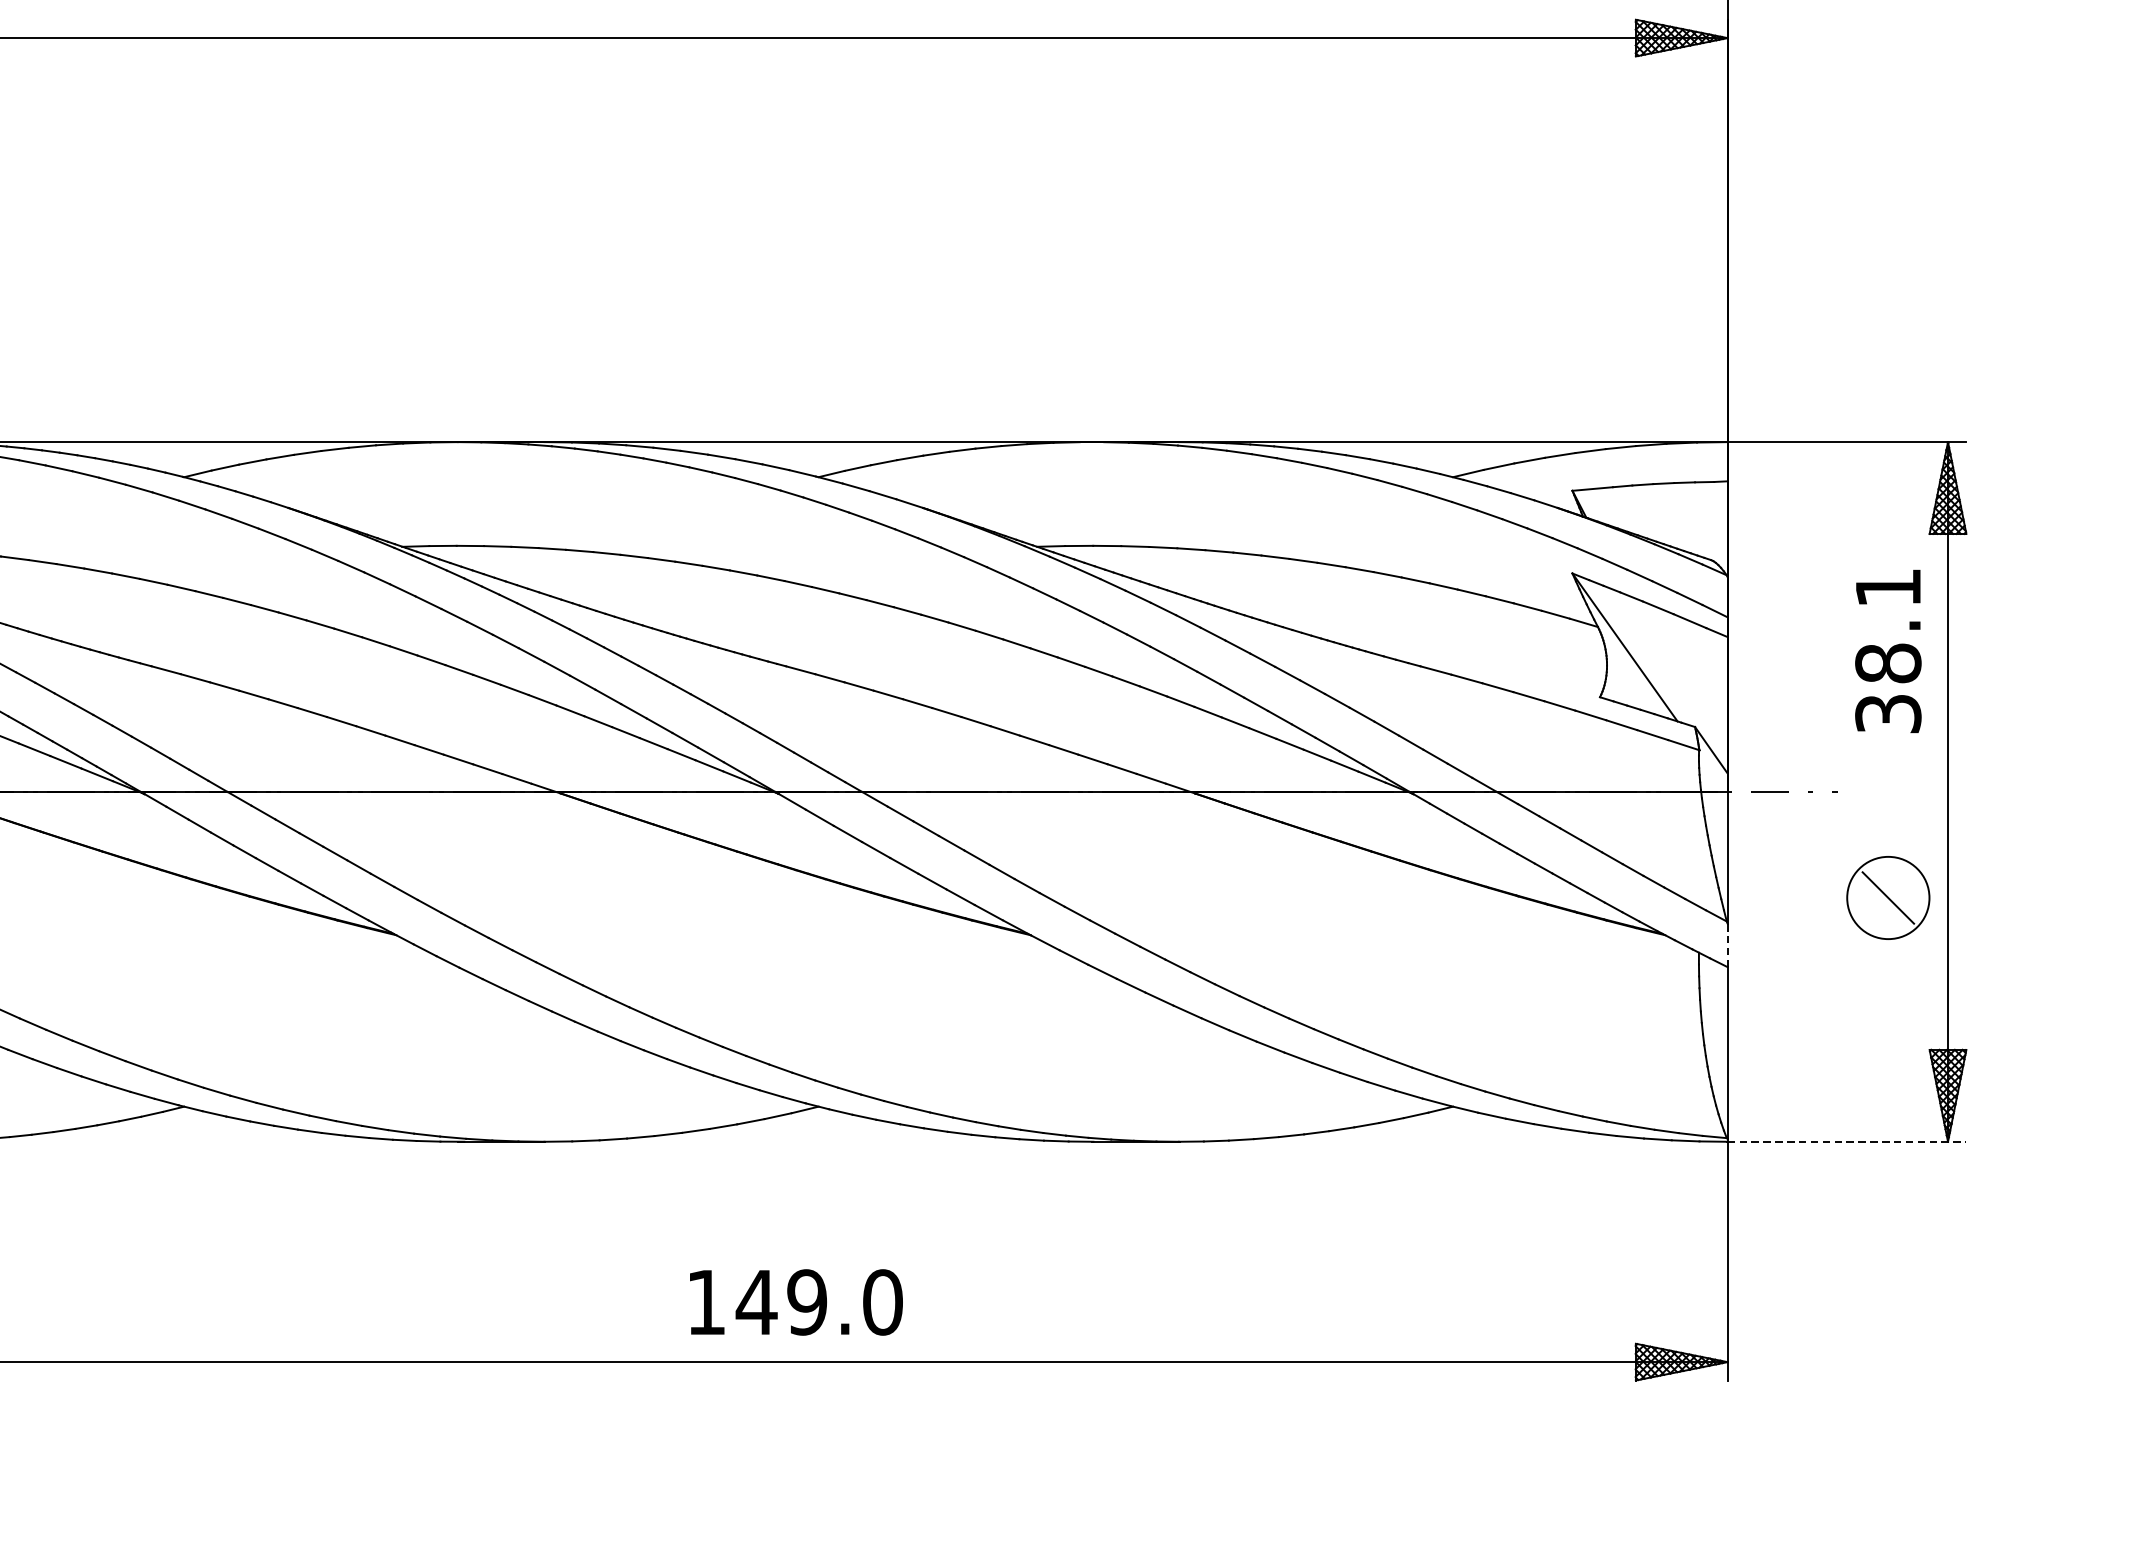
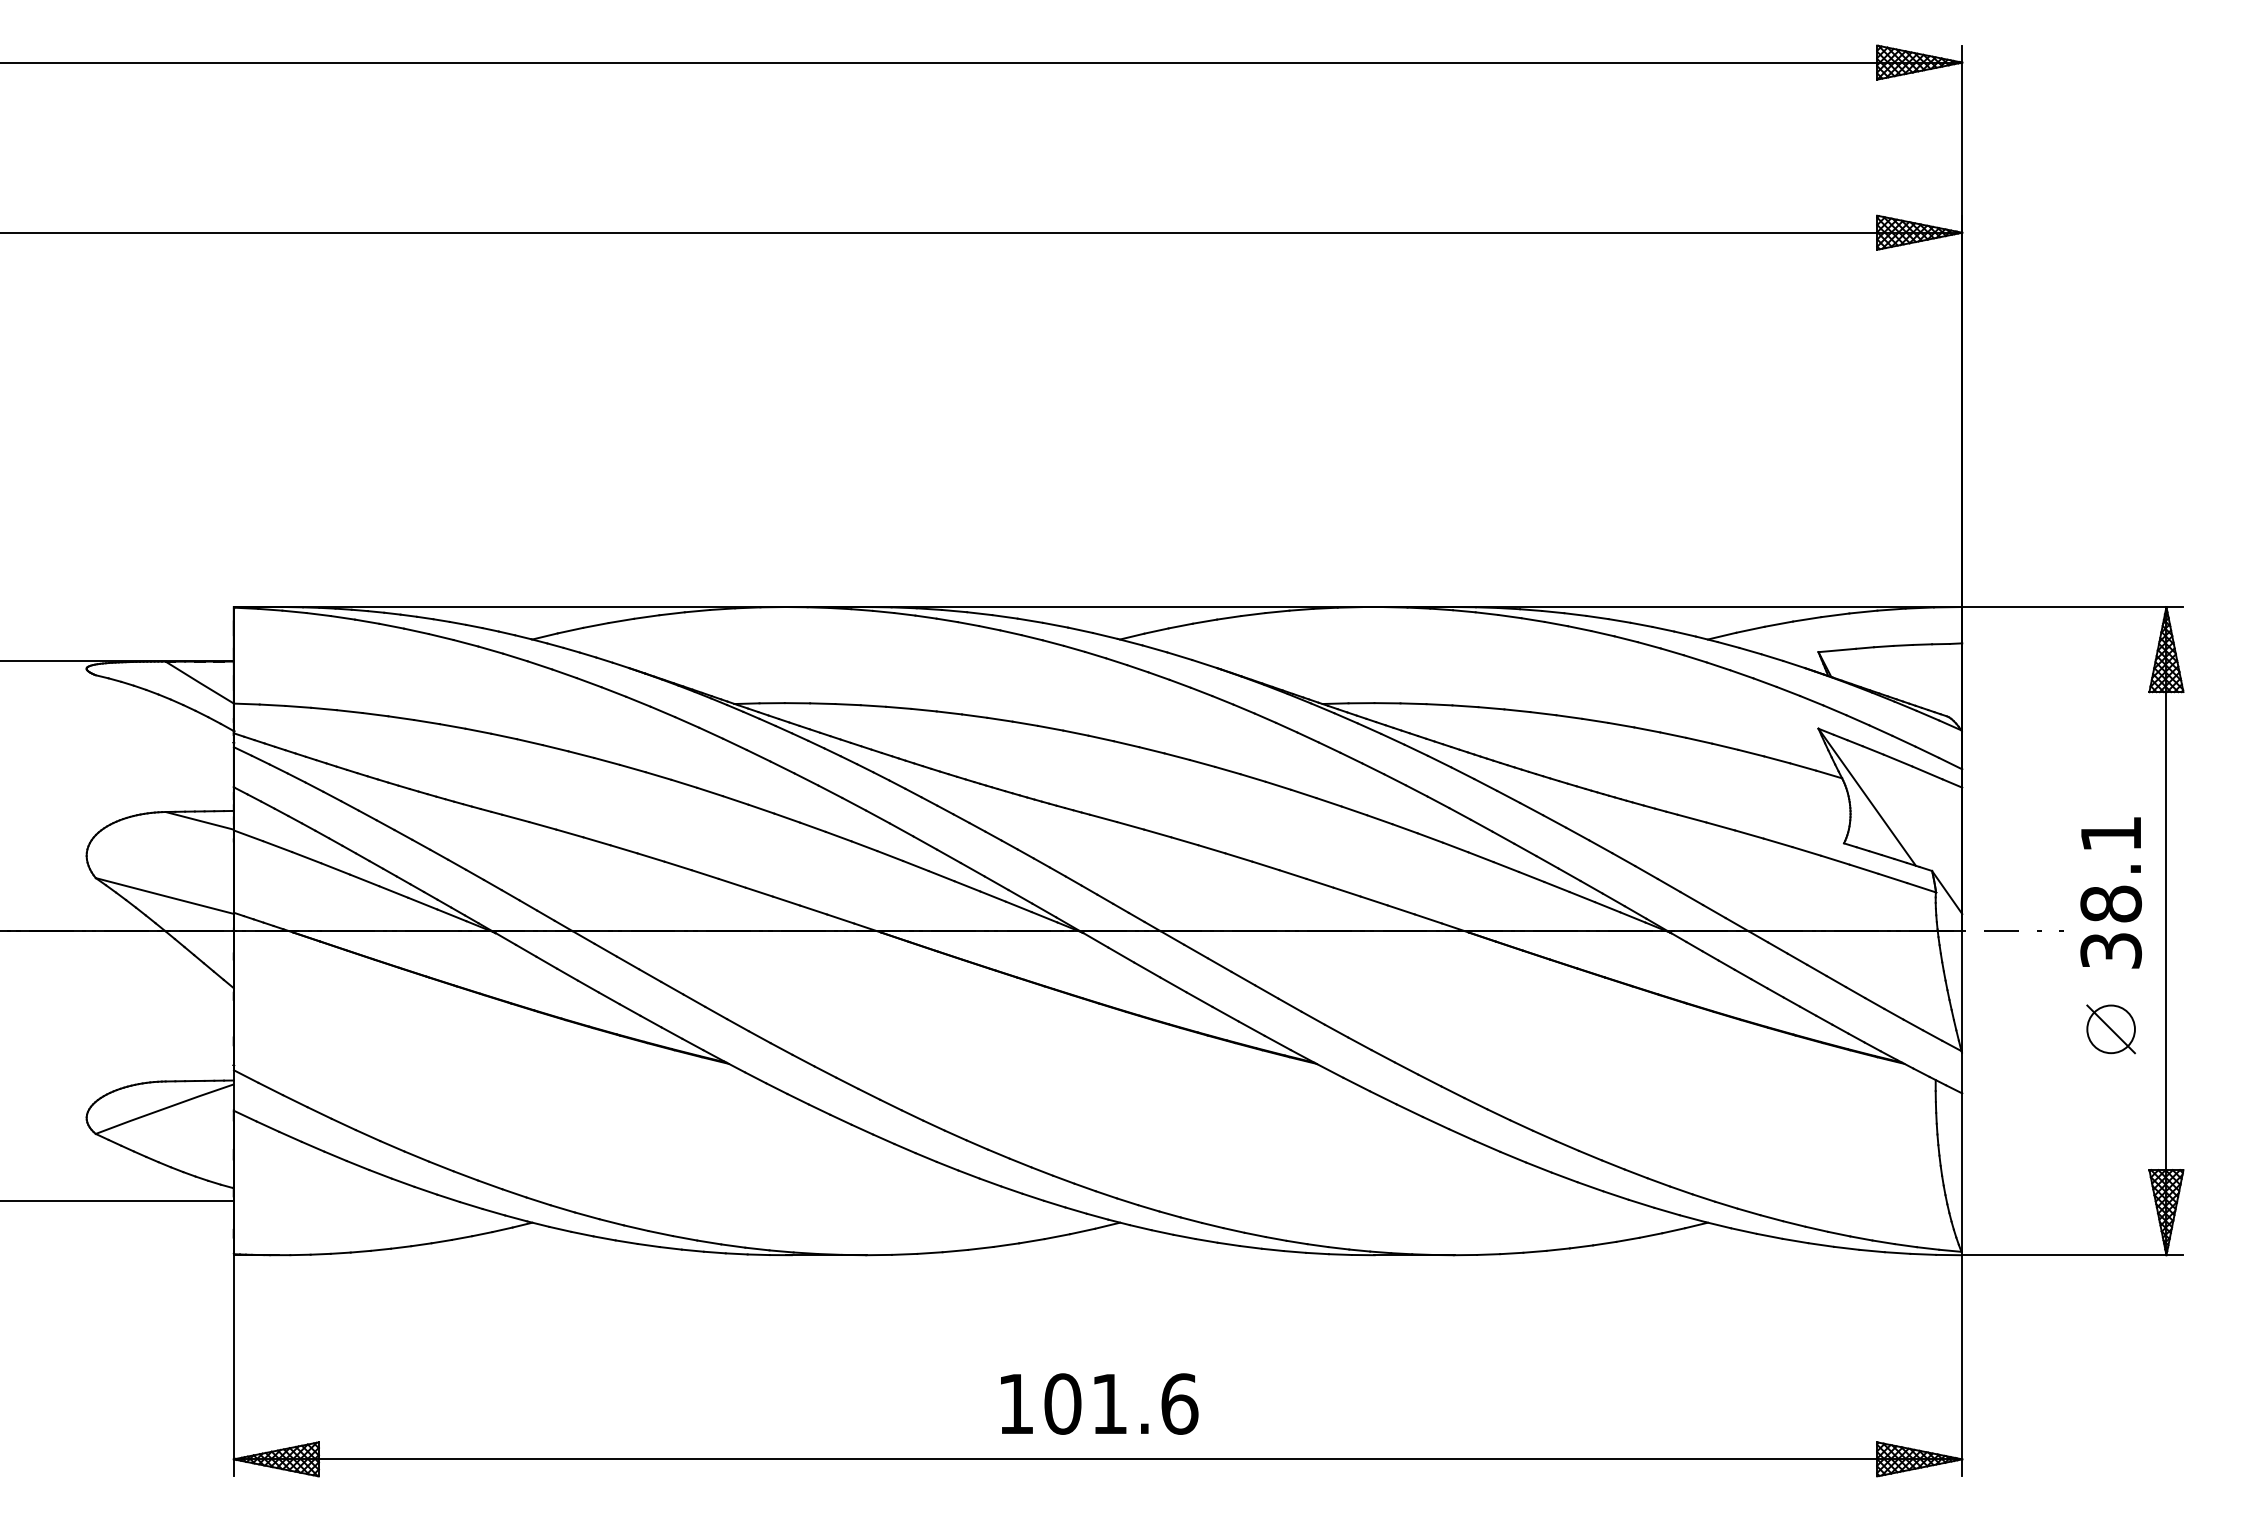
text: (1887, 650) -> (2110, 892), moved
circle: (1887, 898) -> (2110, 1029), size x0.62
line: (1727, 945) -> (1962, 1073), dashed -> solid
line: (1846, 1142) -> (2072, 1255), dashed -> solid
text: (819, 1301) -> (1120, 1403), 149.0 -> 101.6

